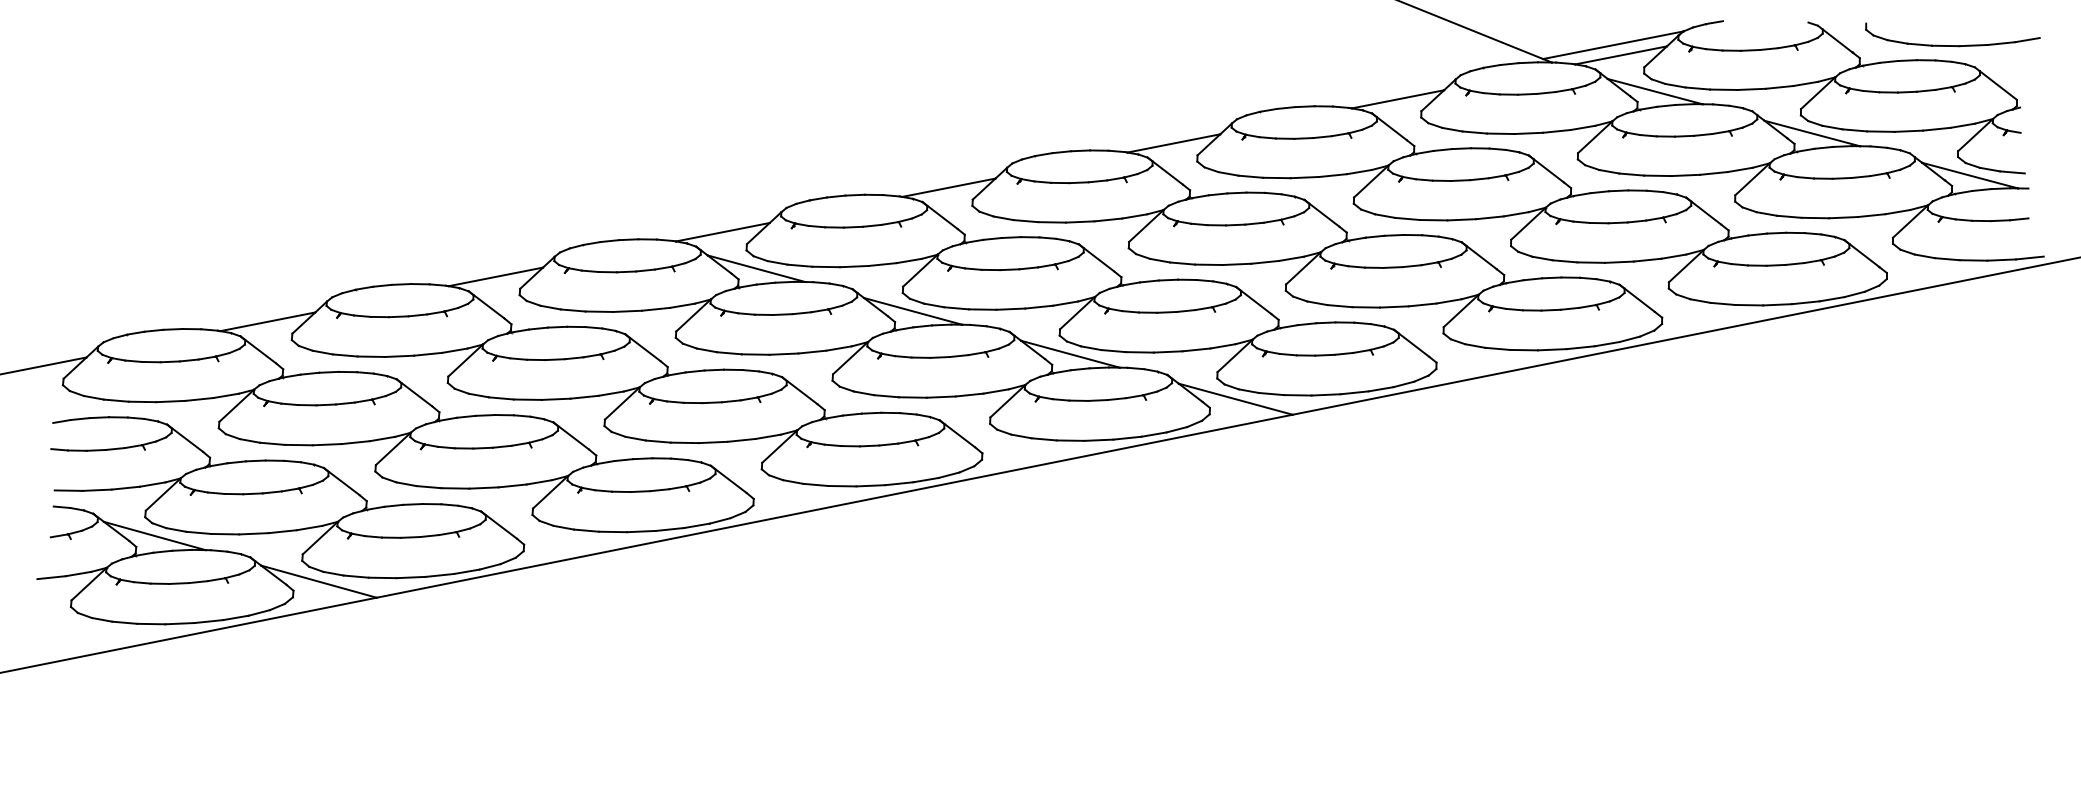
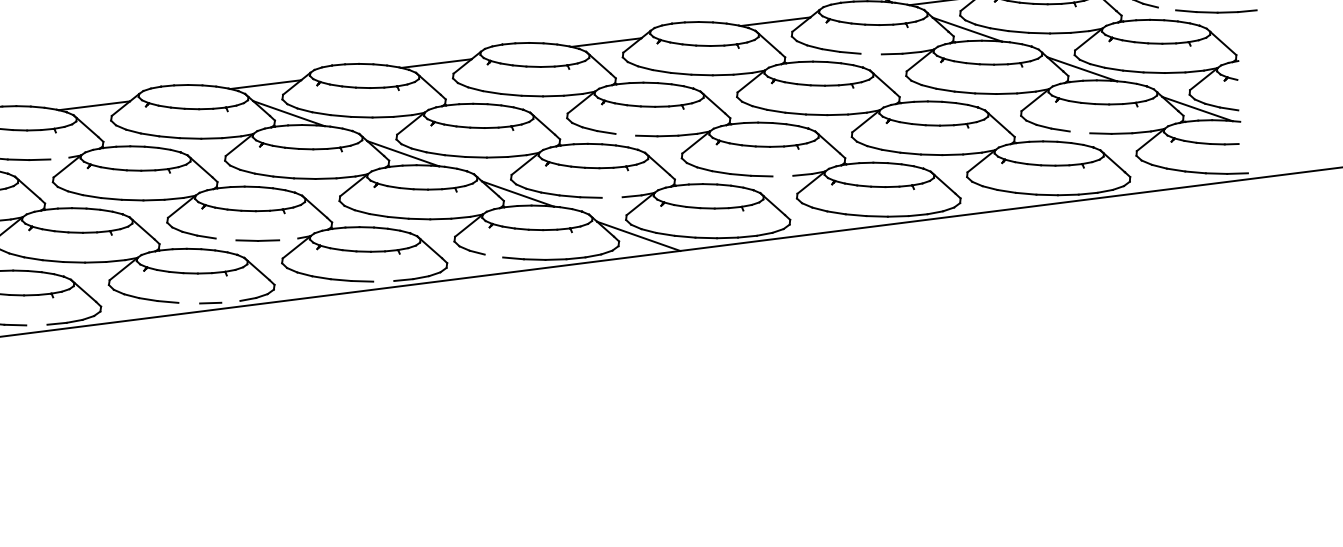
line: (1919, 44) -> (1166, 8), removed
line: (1528, 133) -> (870, 54), removed
line: (1815, 217) -> (1080, 131), removed
line: (1208, 264) -> (625, 134), removed
line: (1422, 304) -> (782, 175), removed
line: (1196, 349) -> (612, 197), removed
line: (454, 350) -> (59, 158), removed
line: (767, 436) -> (288, 239), removed
line: (1043, 439) -> (493, 256), removed
line: (684, 442) -> (225, 239), removed
line: (899, 483) -> (383, 281), removed
line: (696, 525) -> (230, 301), removed
line: (641, 531) -> (189, 303), removed
line: (439, 574) -> (36, 324), removed

